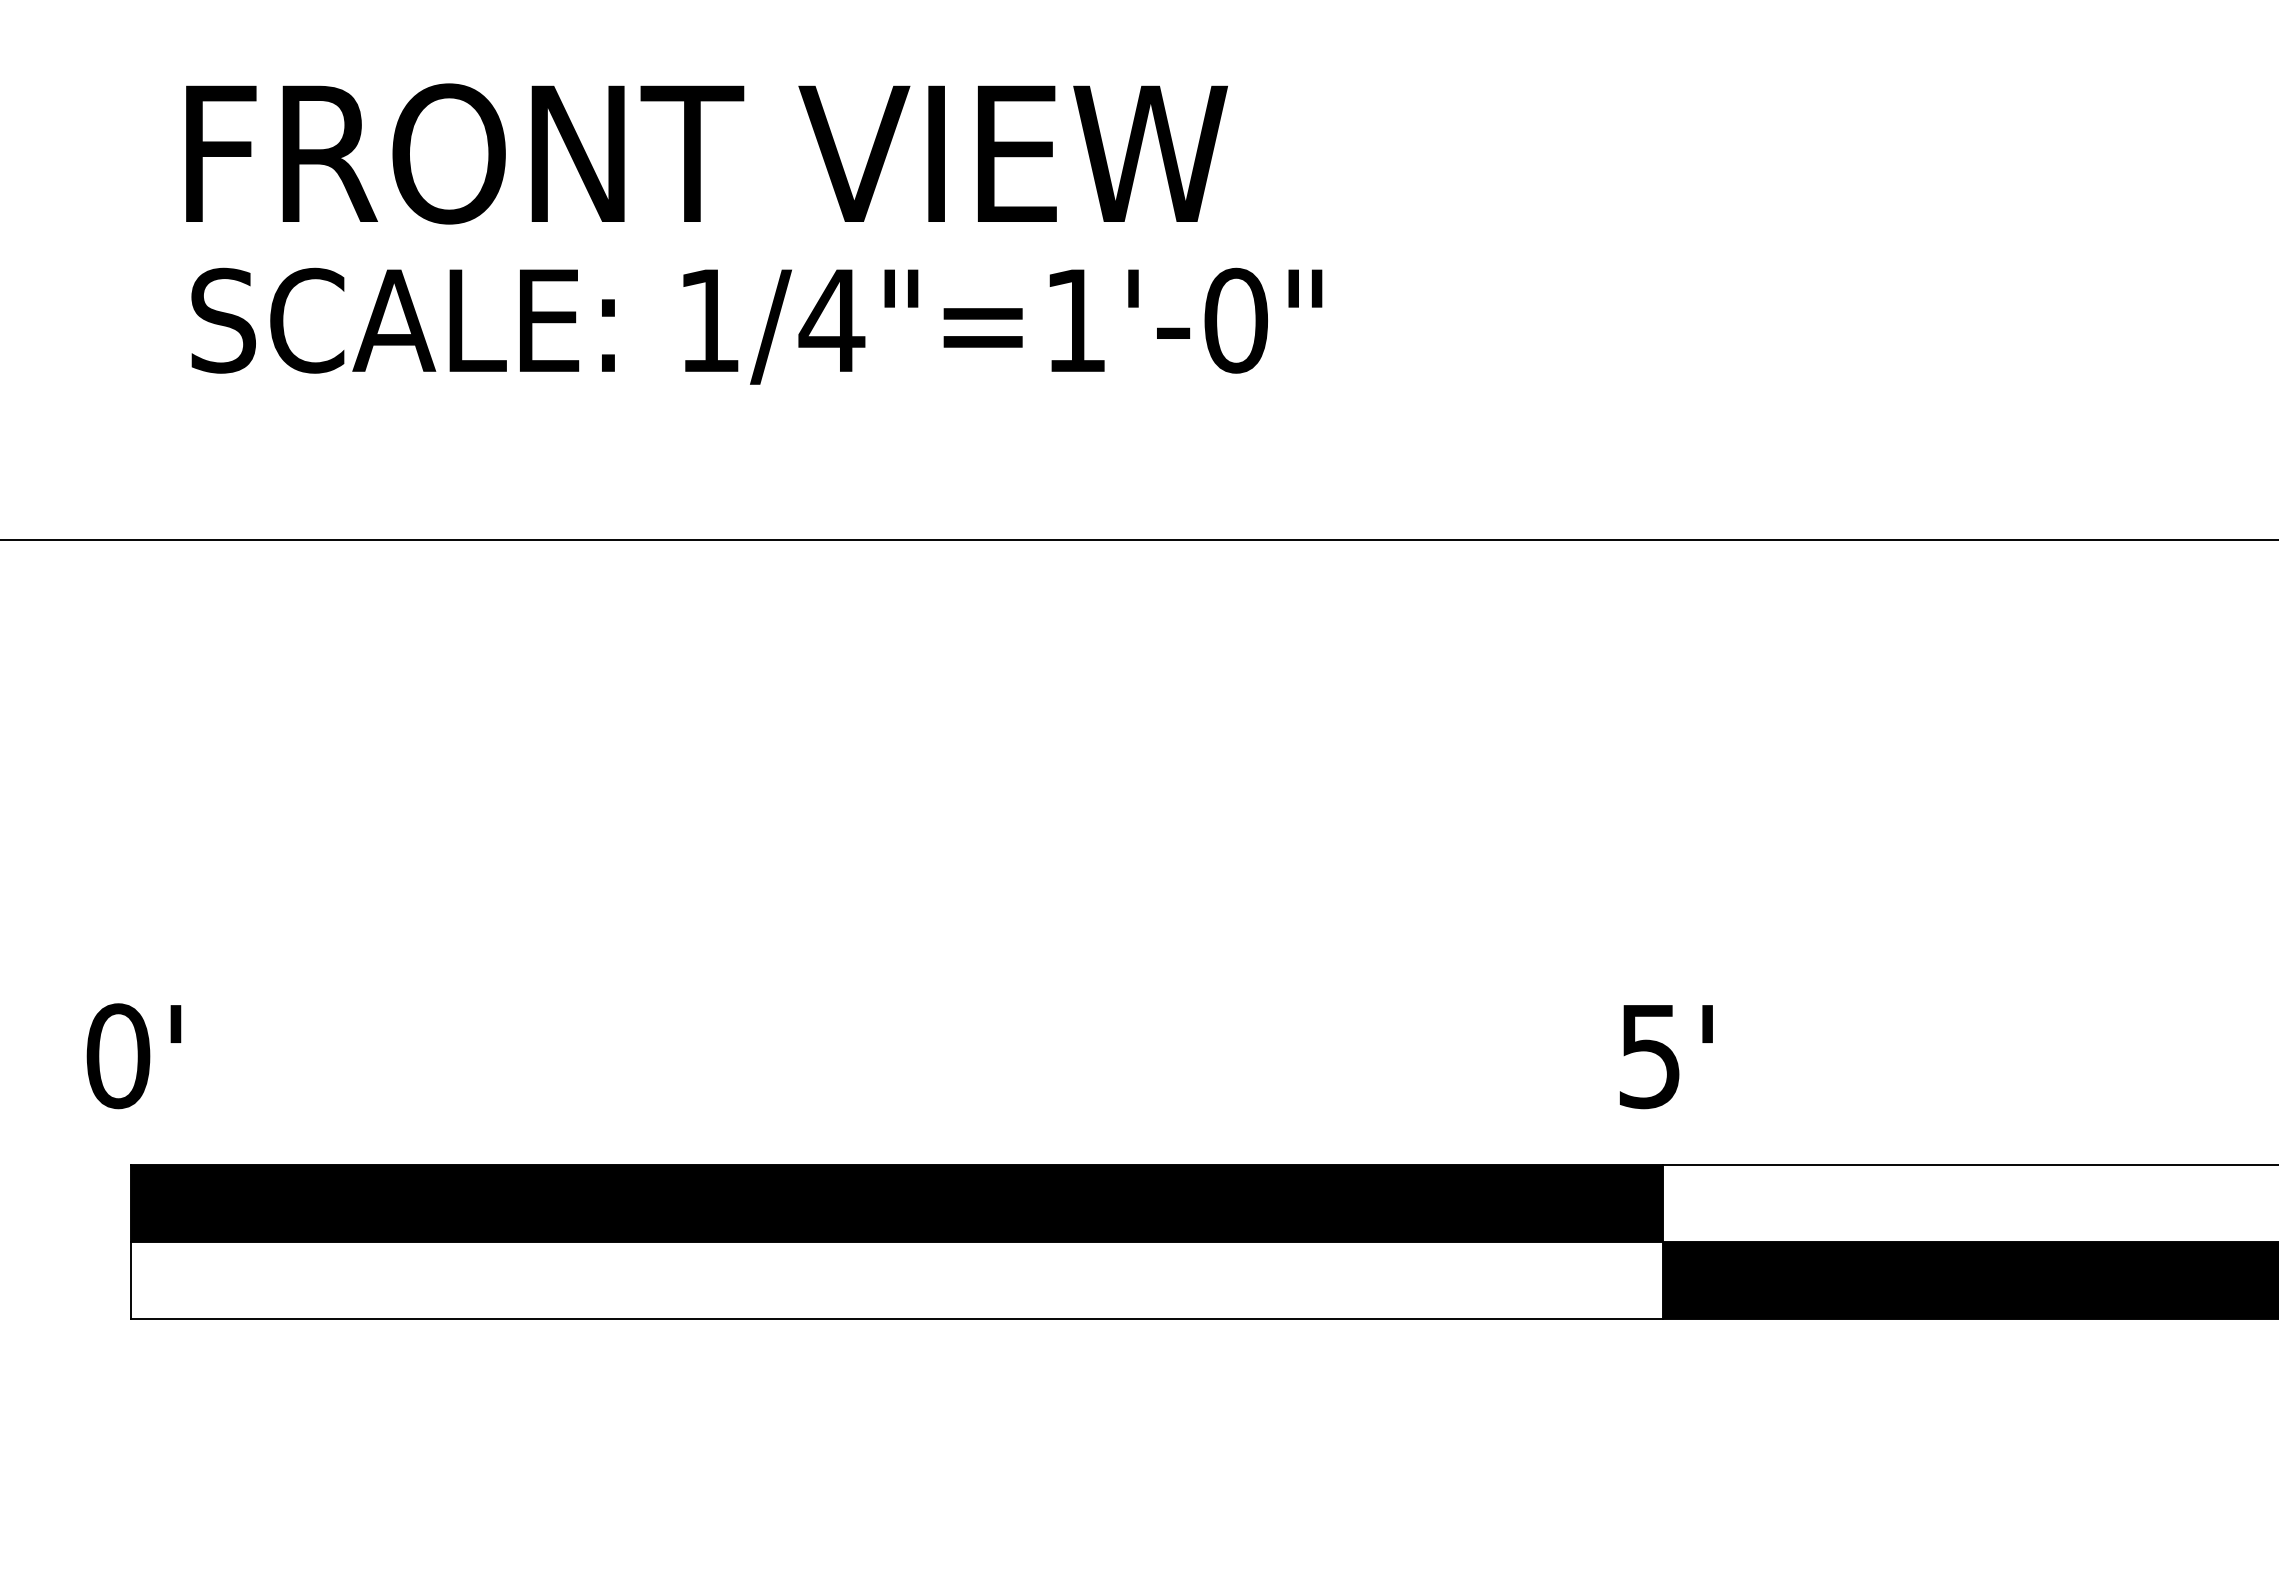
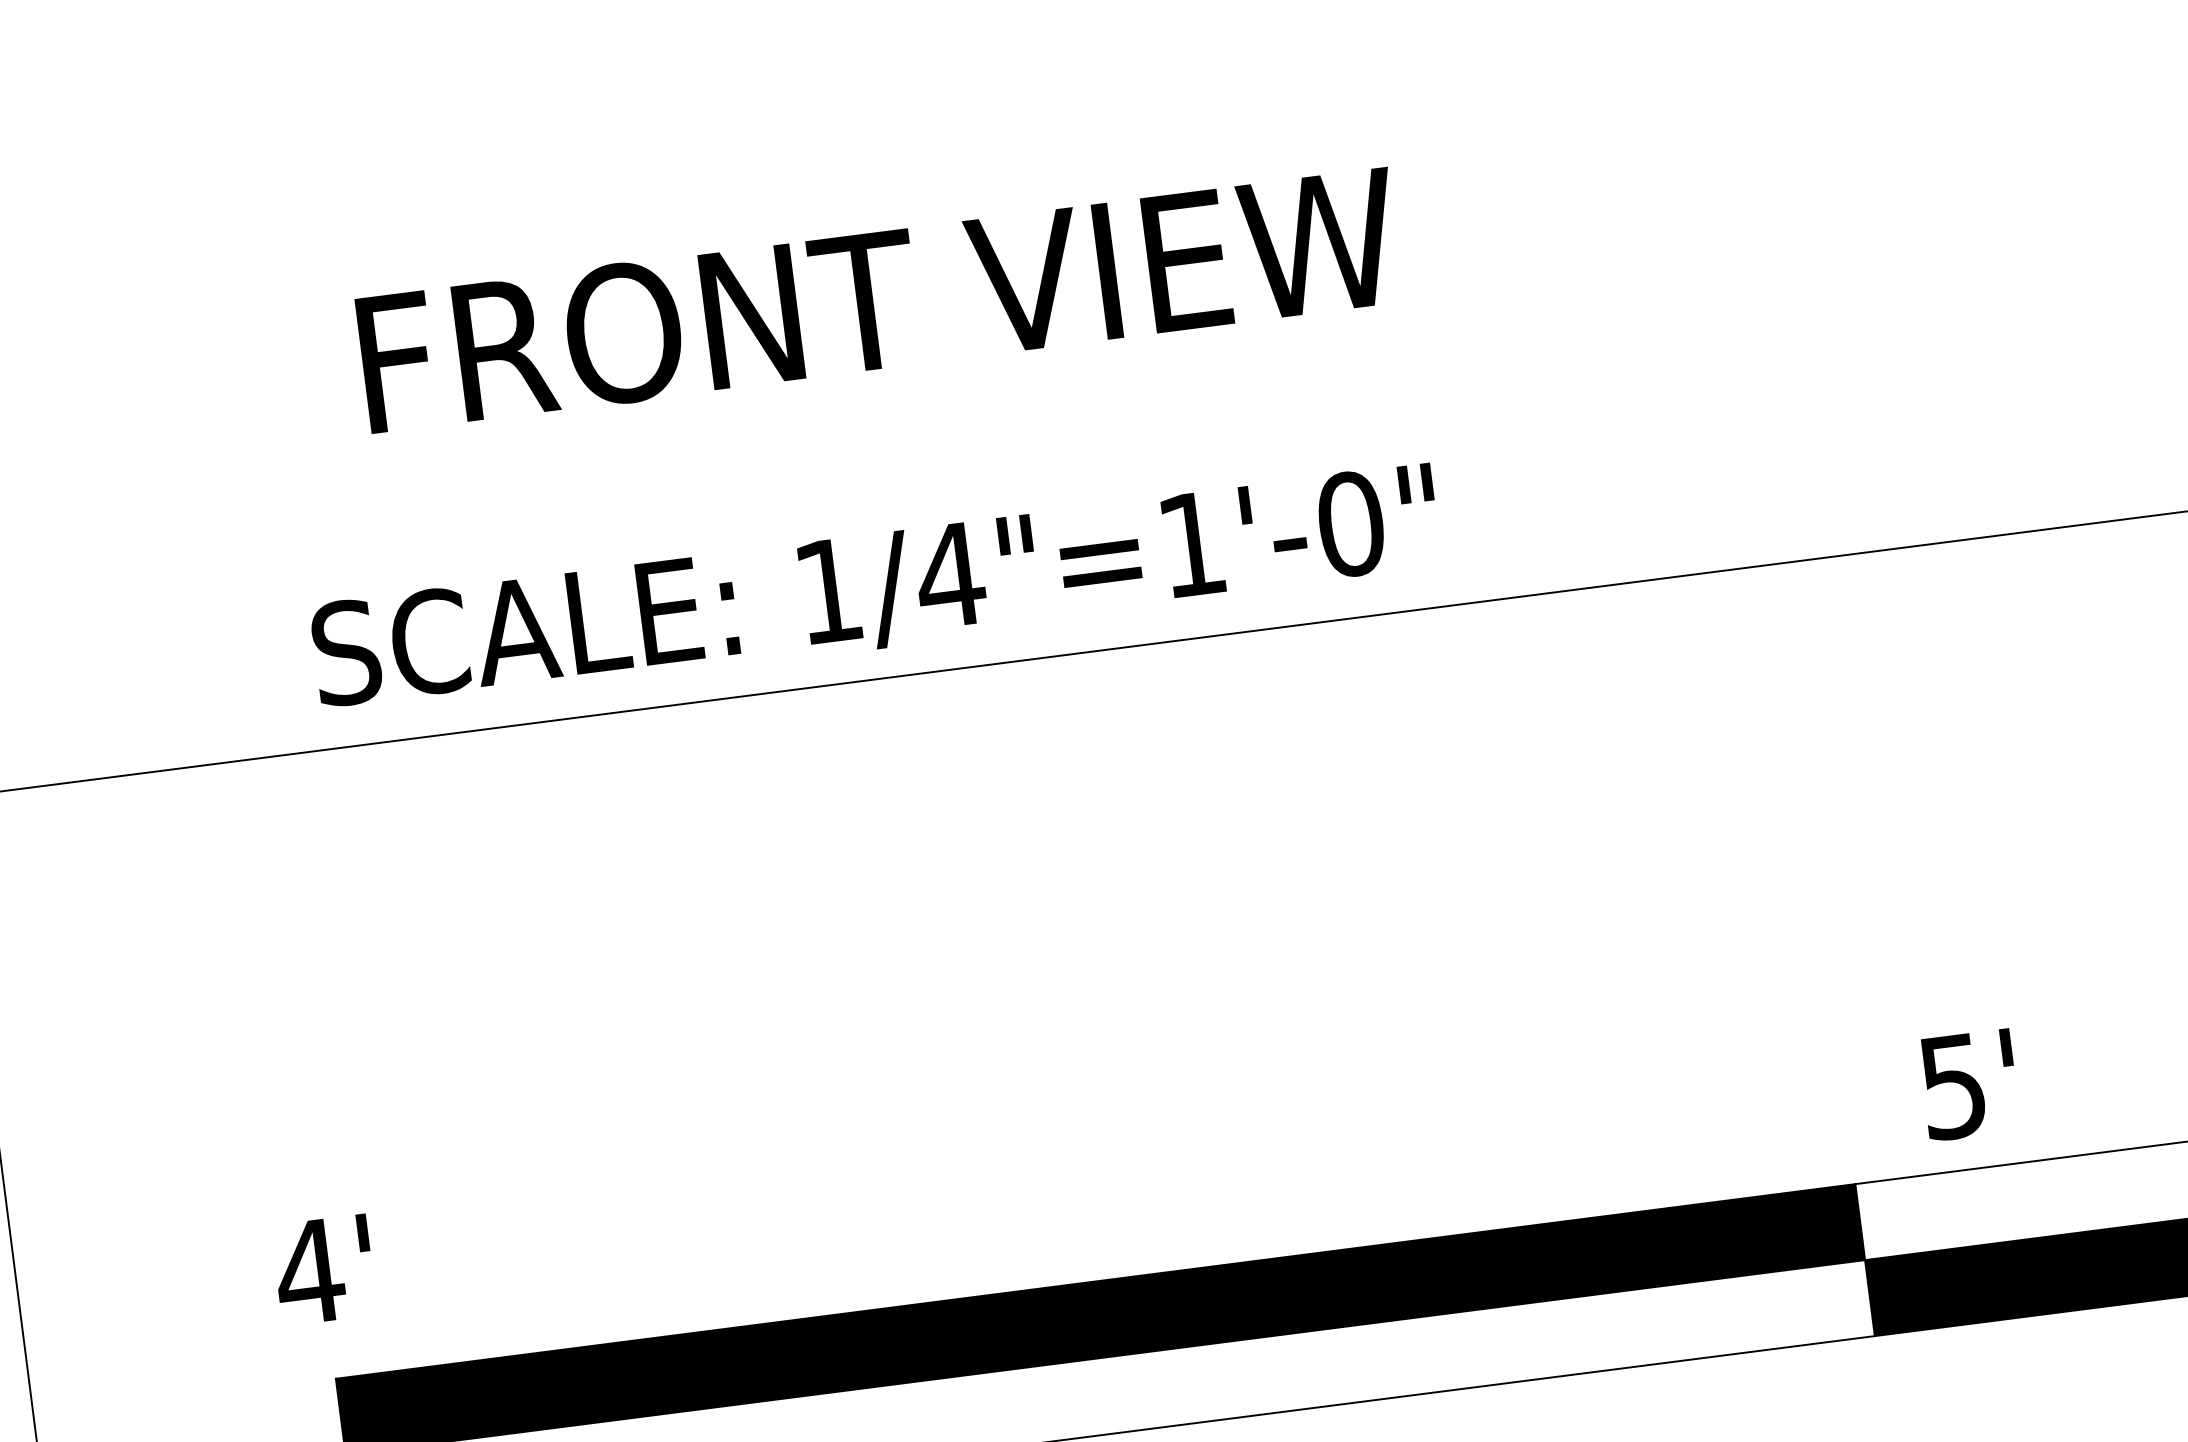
text: (706, 153) -> (879, 300), moved
text: (756, 325) -> (875, 589), moved
text: (117, 1056) -> (309, 1272), 0' -> 4'
text: (1666, 1057) -> (1969, 1085), moved

